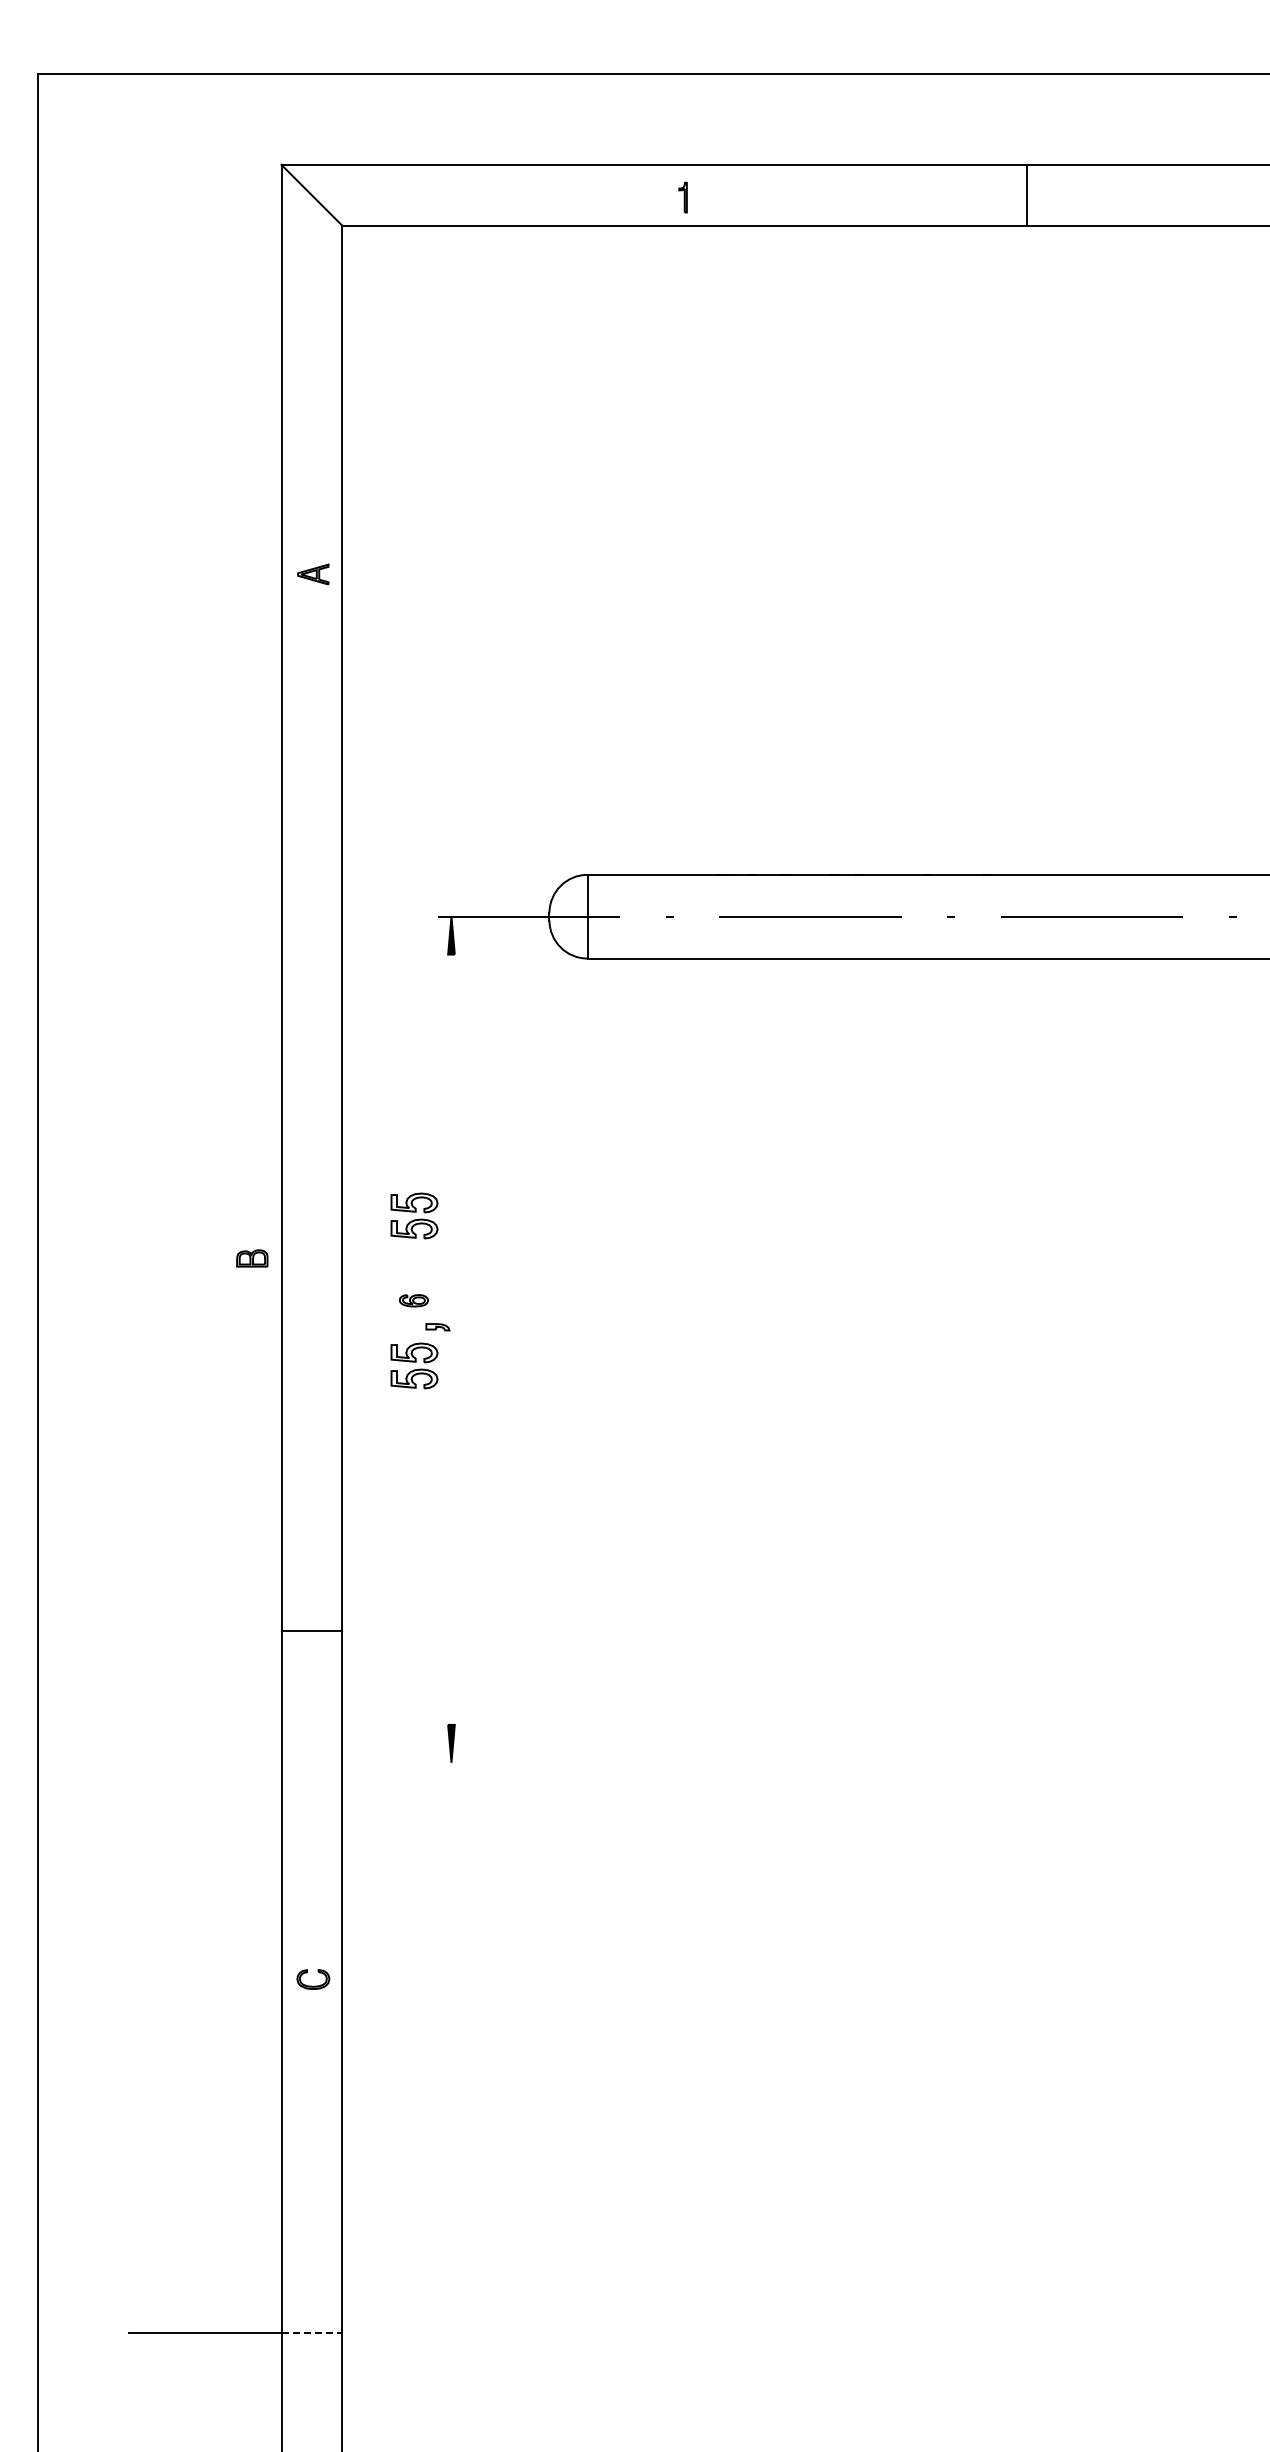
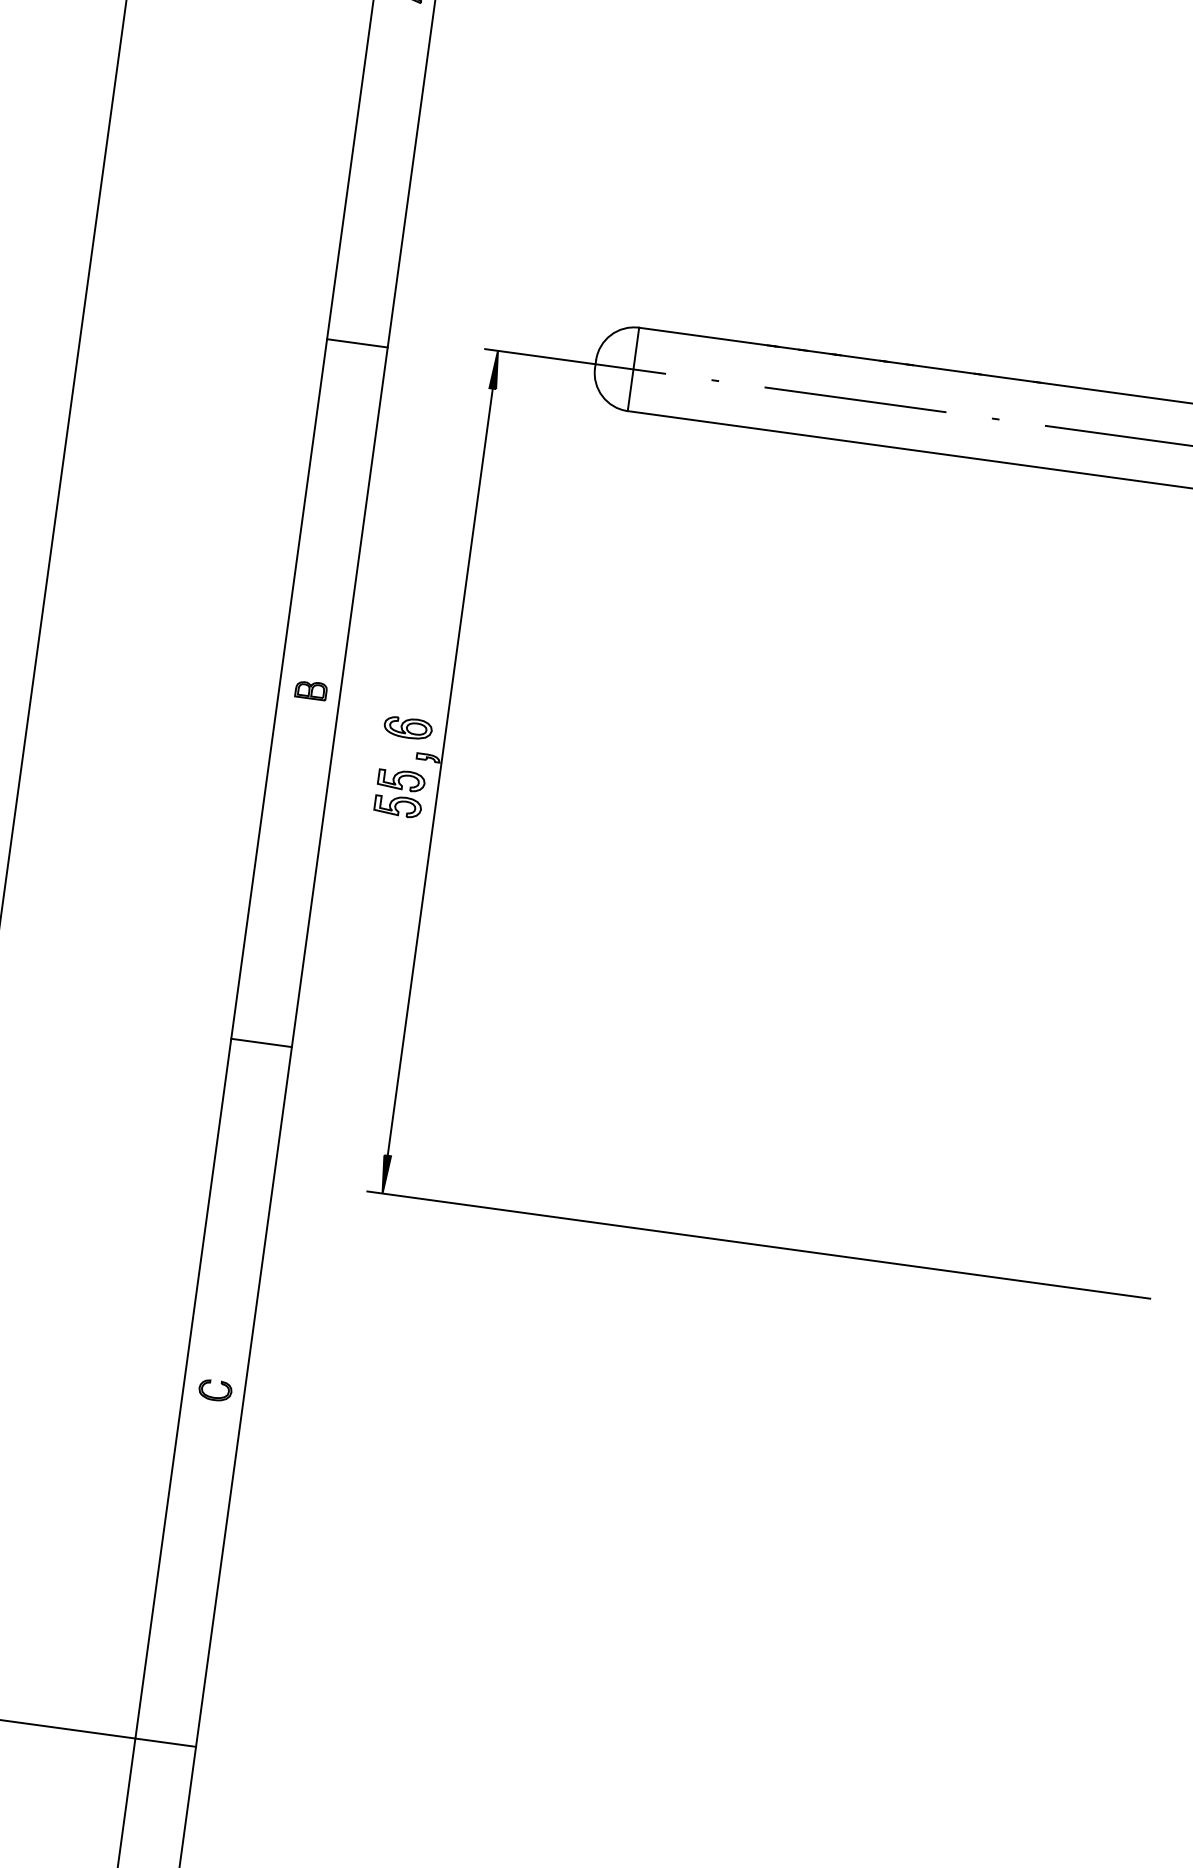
line: (311, 928) -> (356, 343), added
part: (414, 1215) -> (420, 643), removed
part: (252, 1258) -> (311, 690), moved
part: (413, 1300) -> (407, 727), size x1.67
line: (451, 1339) -> (440, 771), added
line: (829, 1762) -> (759, 1244), added
line: (312, 2333) -> (166, 1743), dashed -> solid

